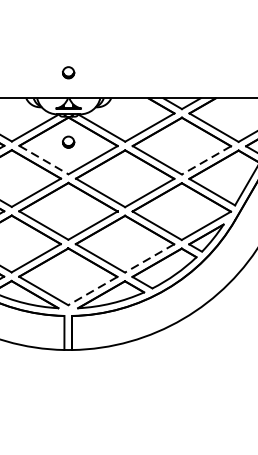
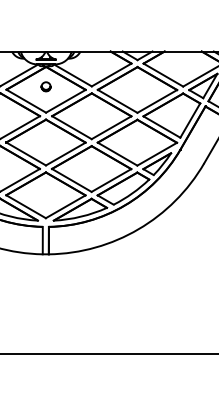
part: (67, 72) -> (45, 30), removed
line: (44, 160) -> (26, 101), dashed -> solid
line: (206, 160) -> (157, 101), dashed -> solid
line: (149, 258) -> (111, 180), dashed -> solid
line: (92, 290) -> (65, 206), dashed -> solid

